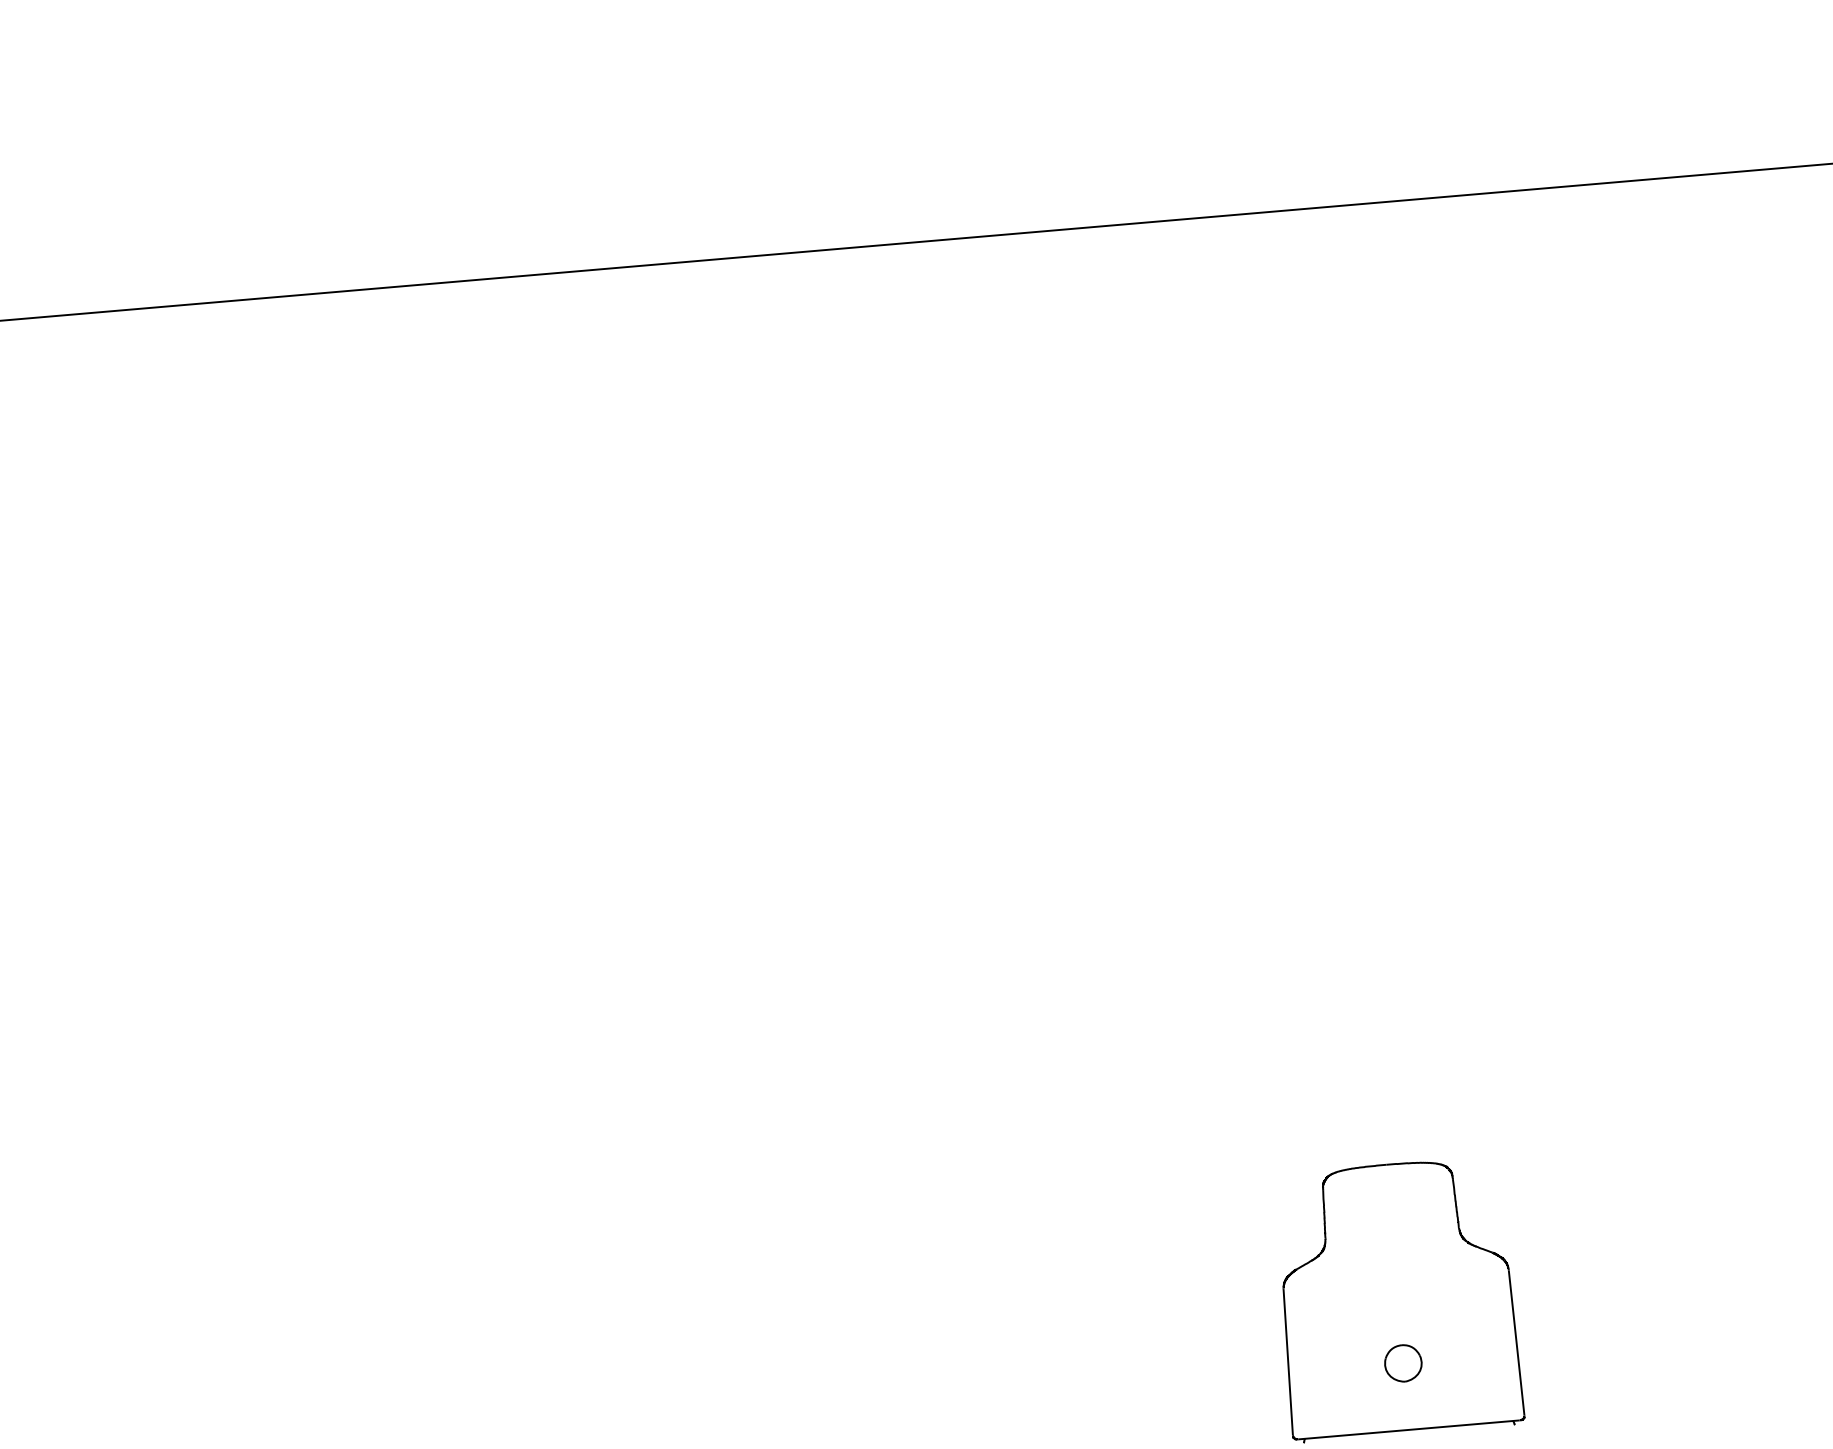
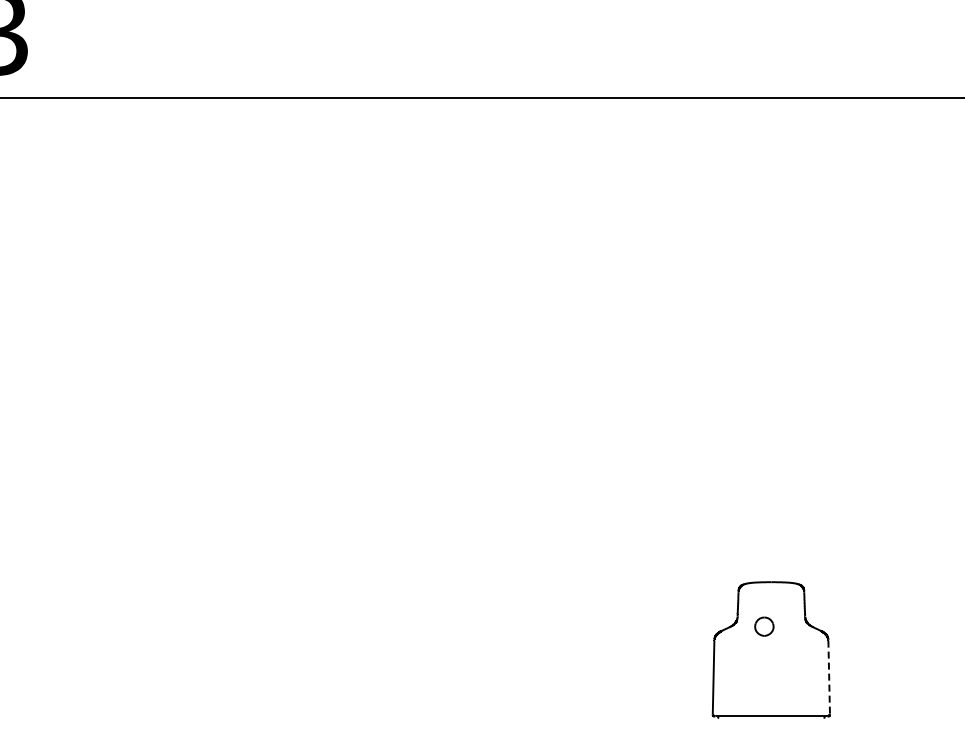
line: (1517, 1343) -> (829, 677), solid -> dashed
part: (1403, 1362) -> (764, 626), moved

